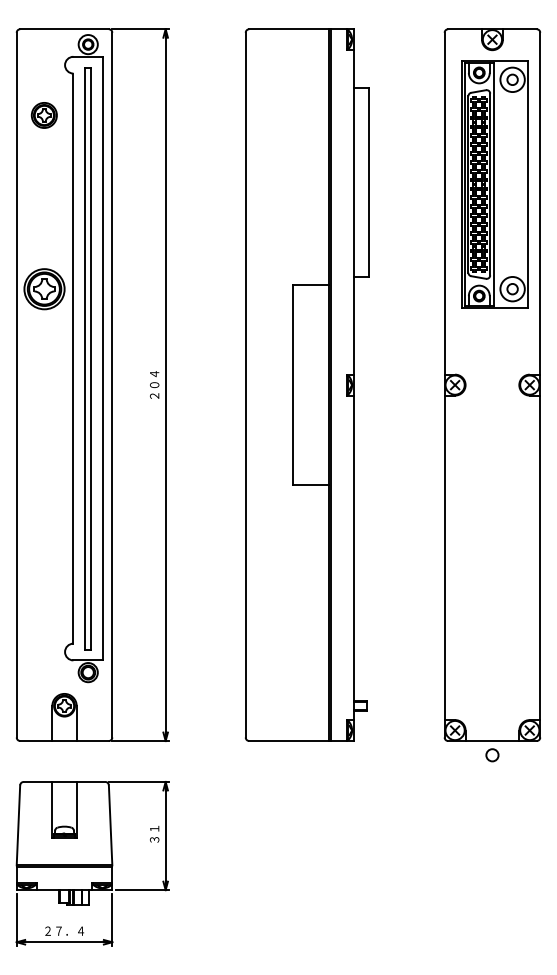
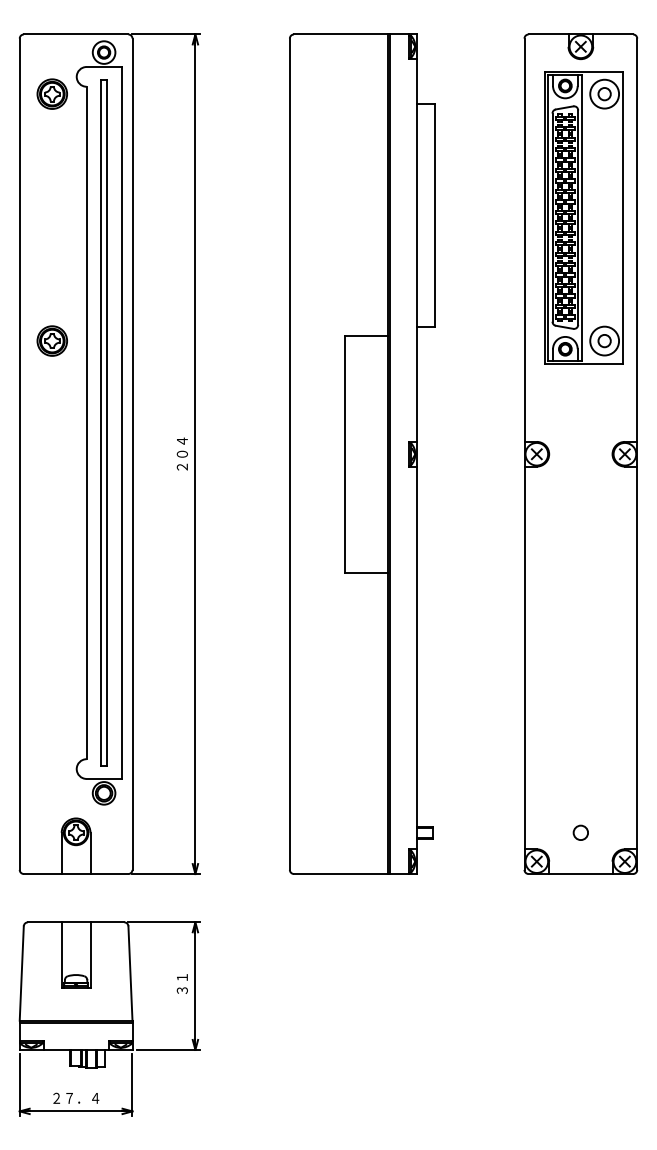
part: (43, 114) -> (51, 93), moved
part: (43, 288) -> (51, 340), size x0.62
circle: (492, 754) -> (580, 832), moved

